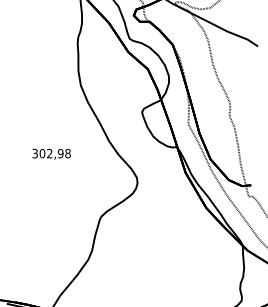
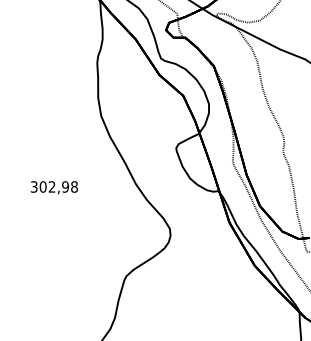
text: (51, 153) -> (54, 186), moved

